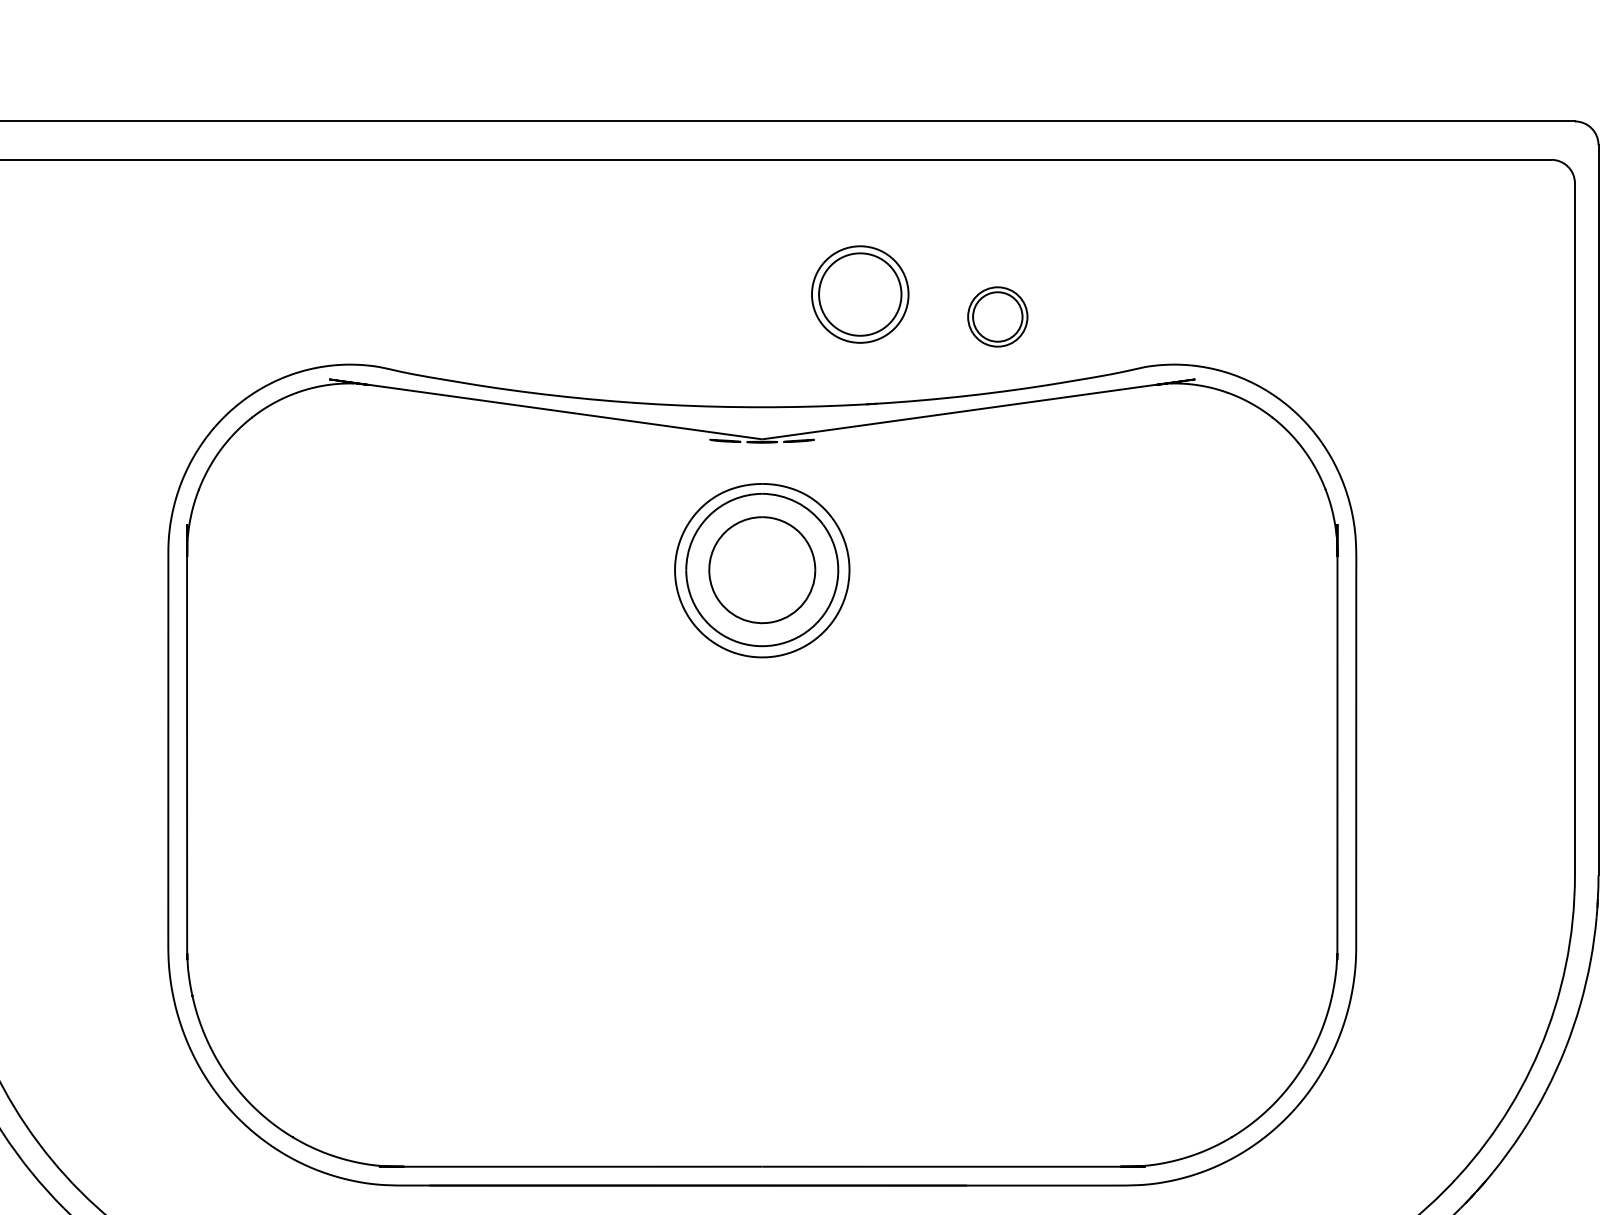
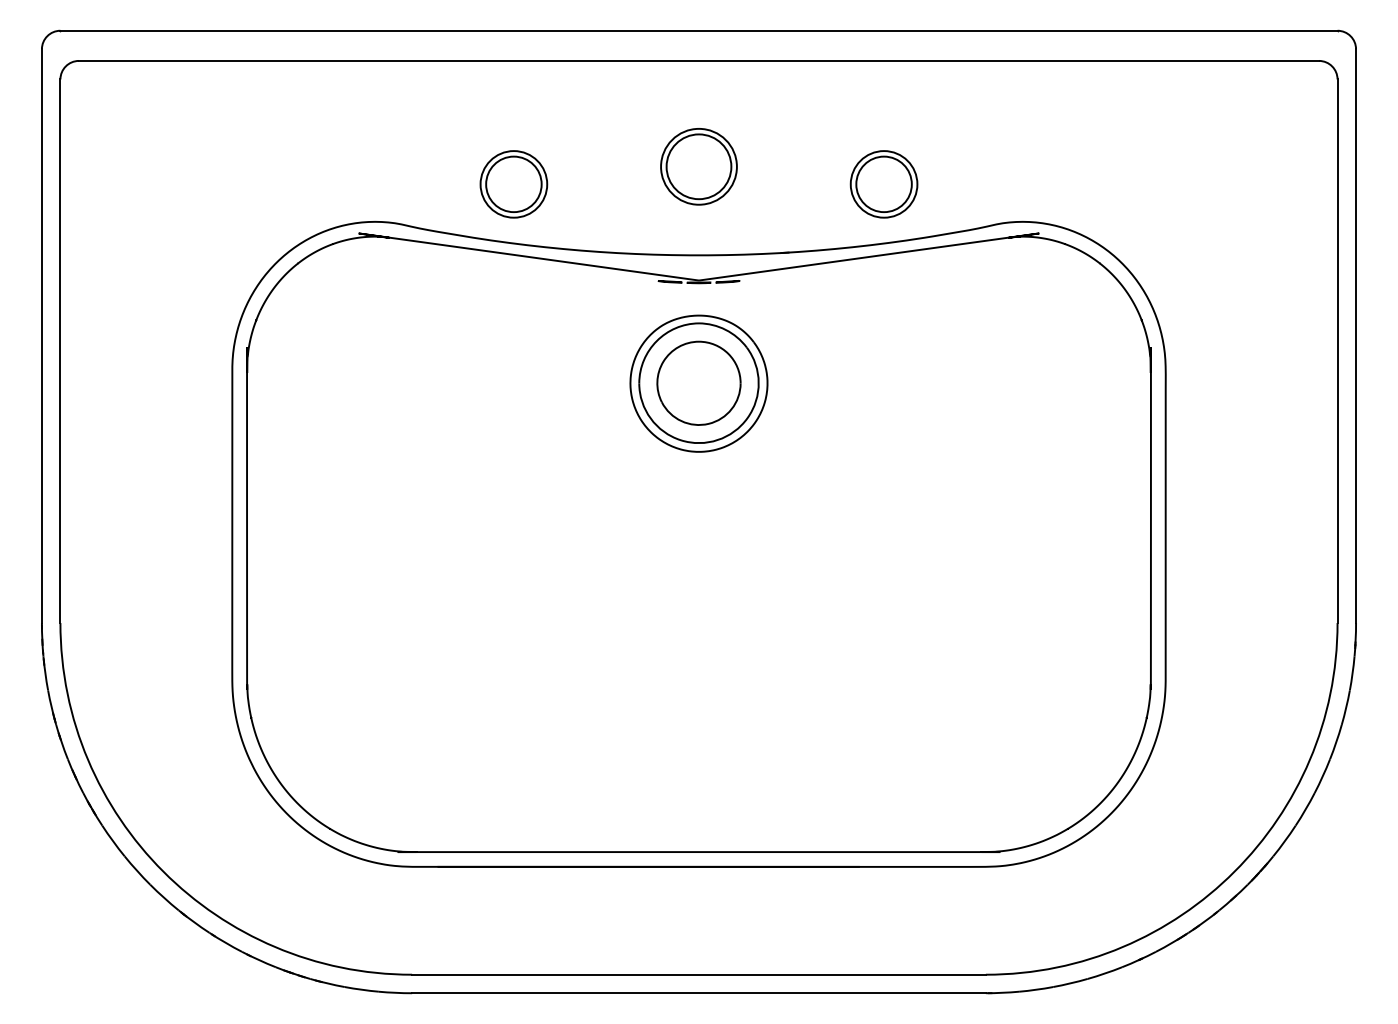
part: (859, 294) -> (698, 166), moved
part: (526, 317) -> (513, 184), added
part: (997, 317) -> (883, 184), size x1.43

